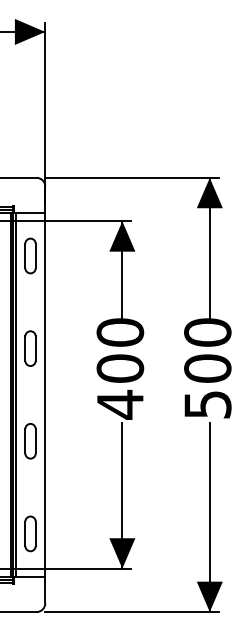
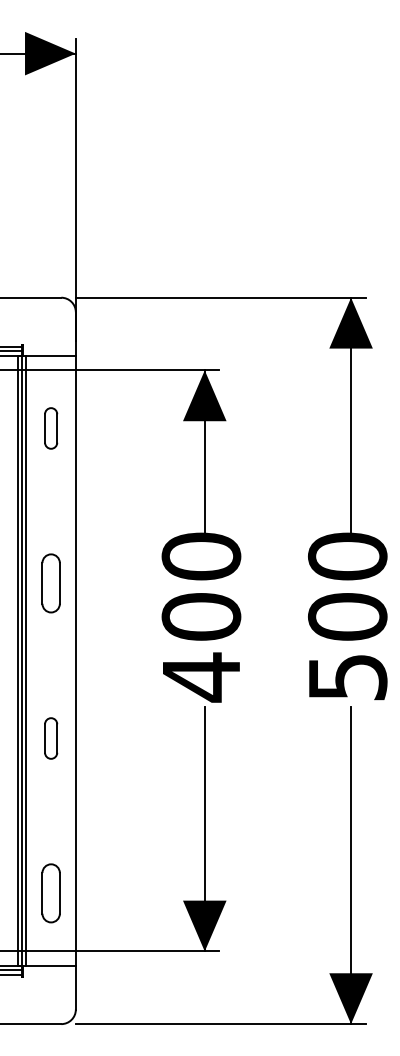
part: (30, 255) -> (51, 427), size x0.7
part: (30, 441) -> (51, 738), size x0.7

